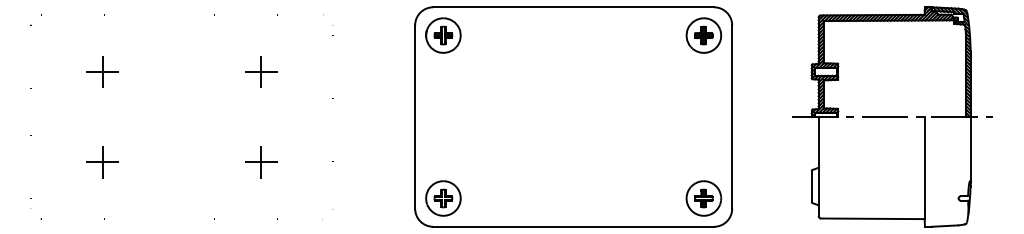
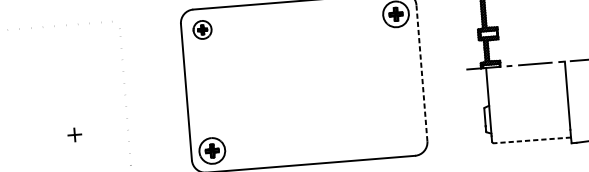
part: (443, 35) -> (202, 29), size x0.7
part: (261, 71) -> (69, 67), removed
line: (732, 117) -> (422, 73), solid -> dashed
part: (261, 162) -> (75, 135), size x0.6
part: (703, 198) -> (405, 135), removed
line: (872, 218) -> (532, 140), solid -> dashed

